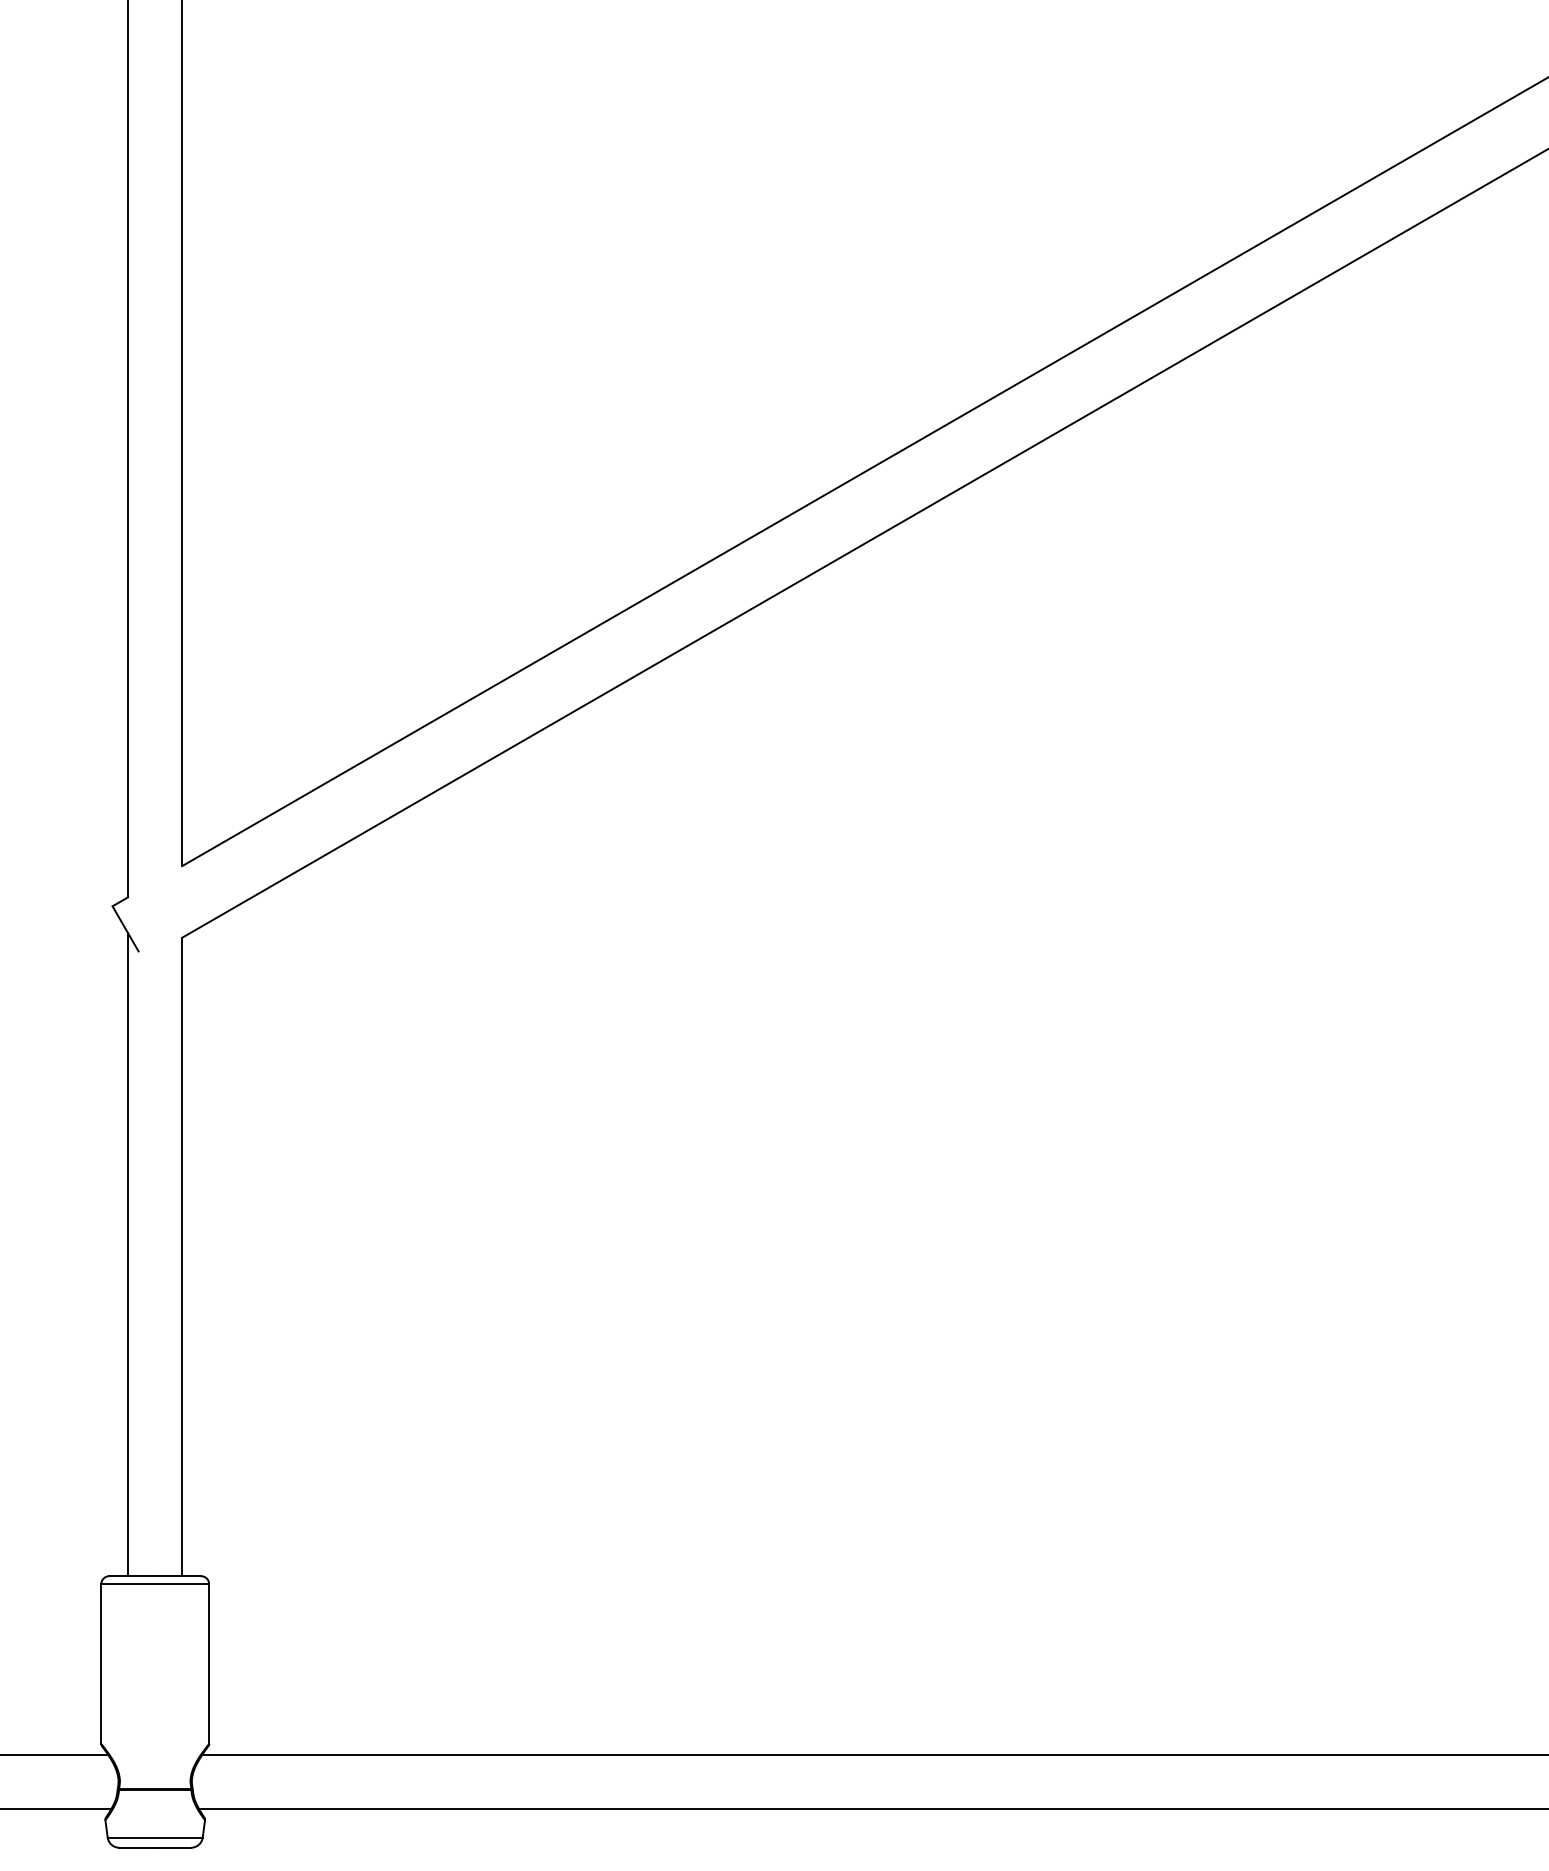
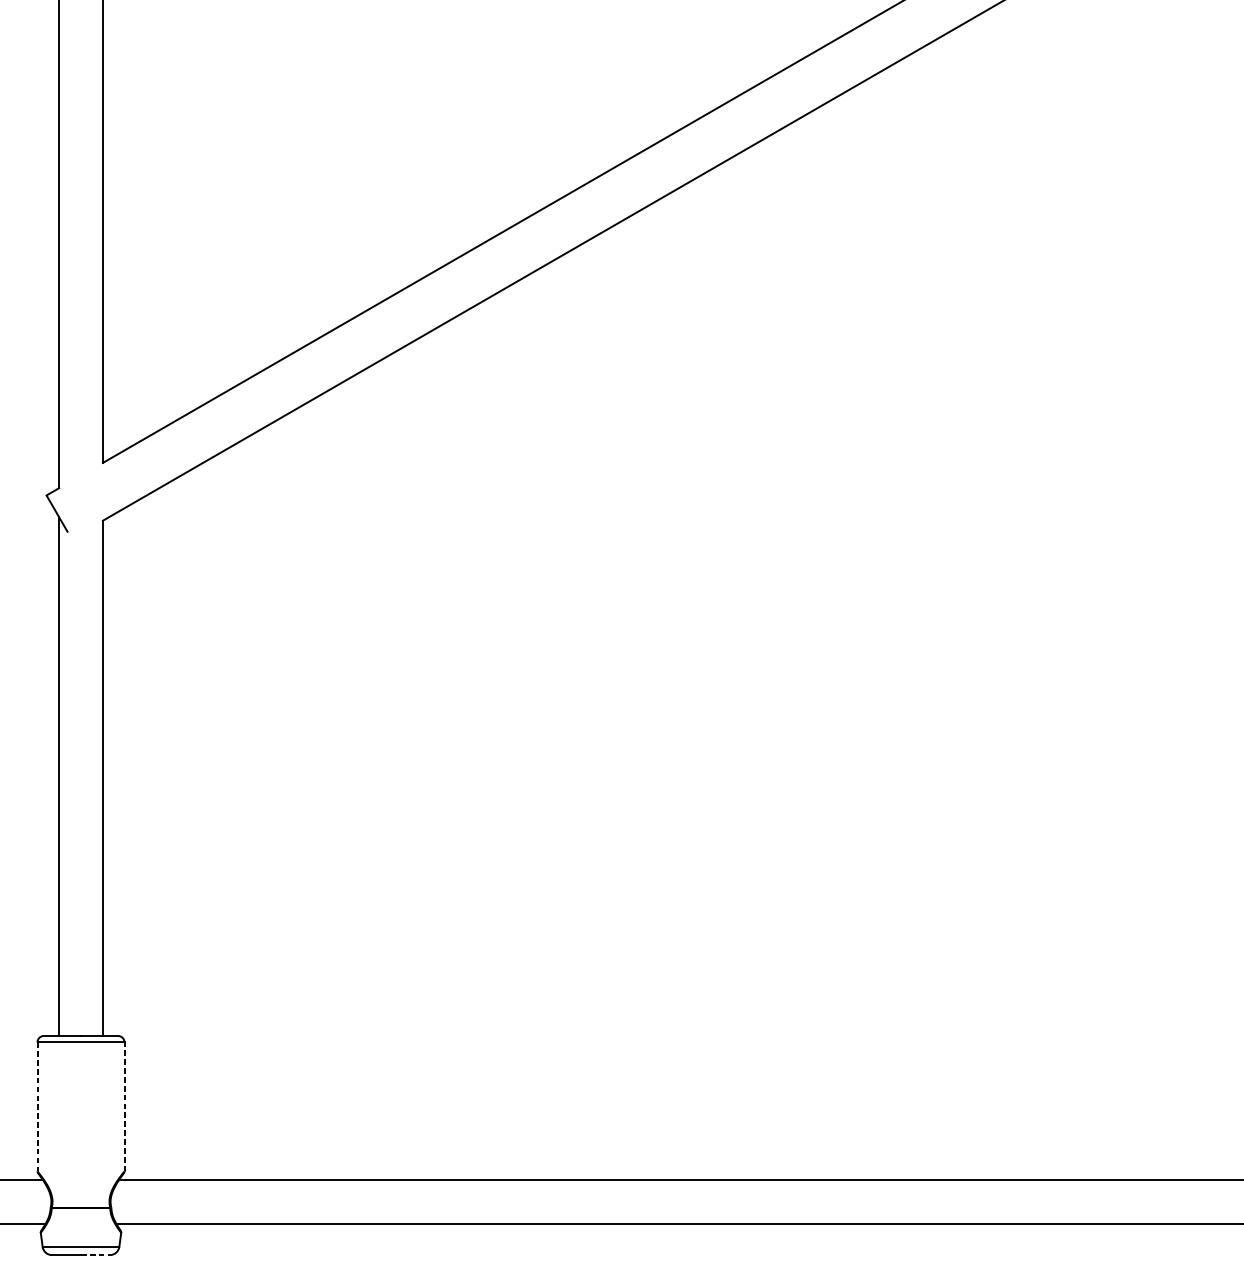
line: (101, 1664) -> (37, 1107), solid -> dashed
line: (209, 1664) -> (124, 1107), solid -> dashed
line: (173, 1847) -> (95, 1254), solid -> dashed

